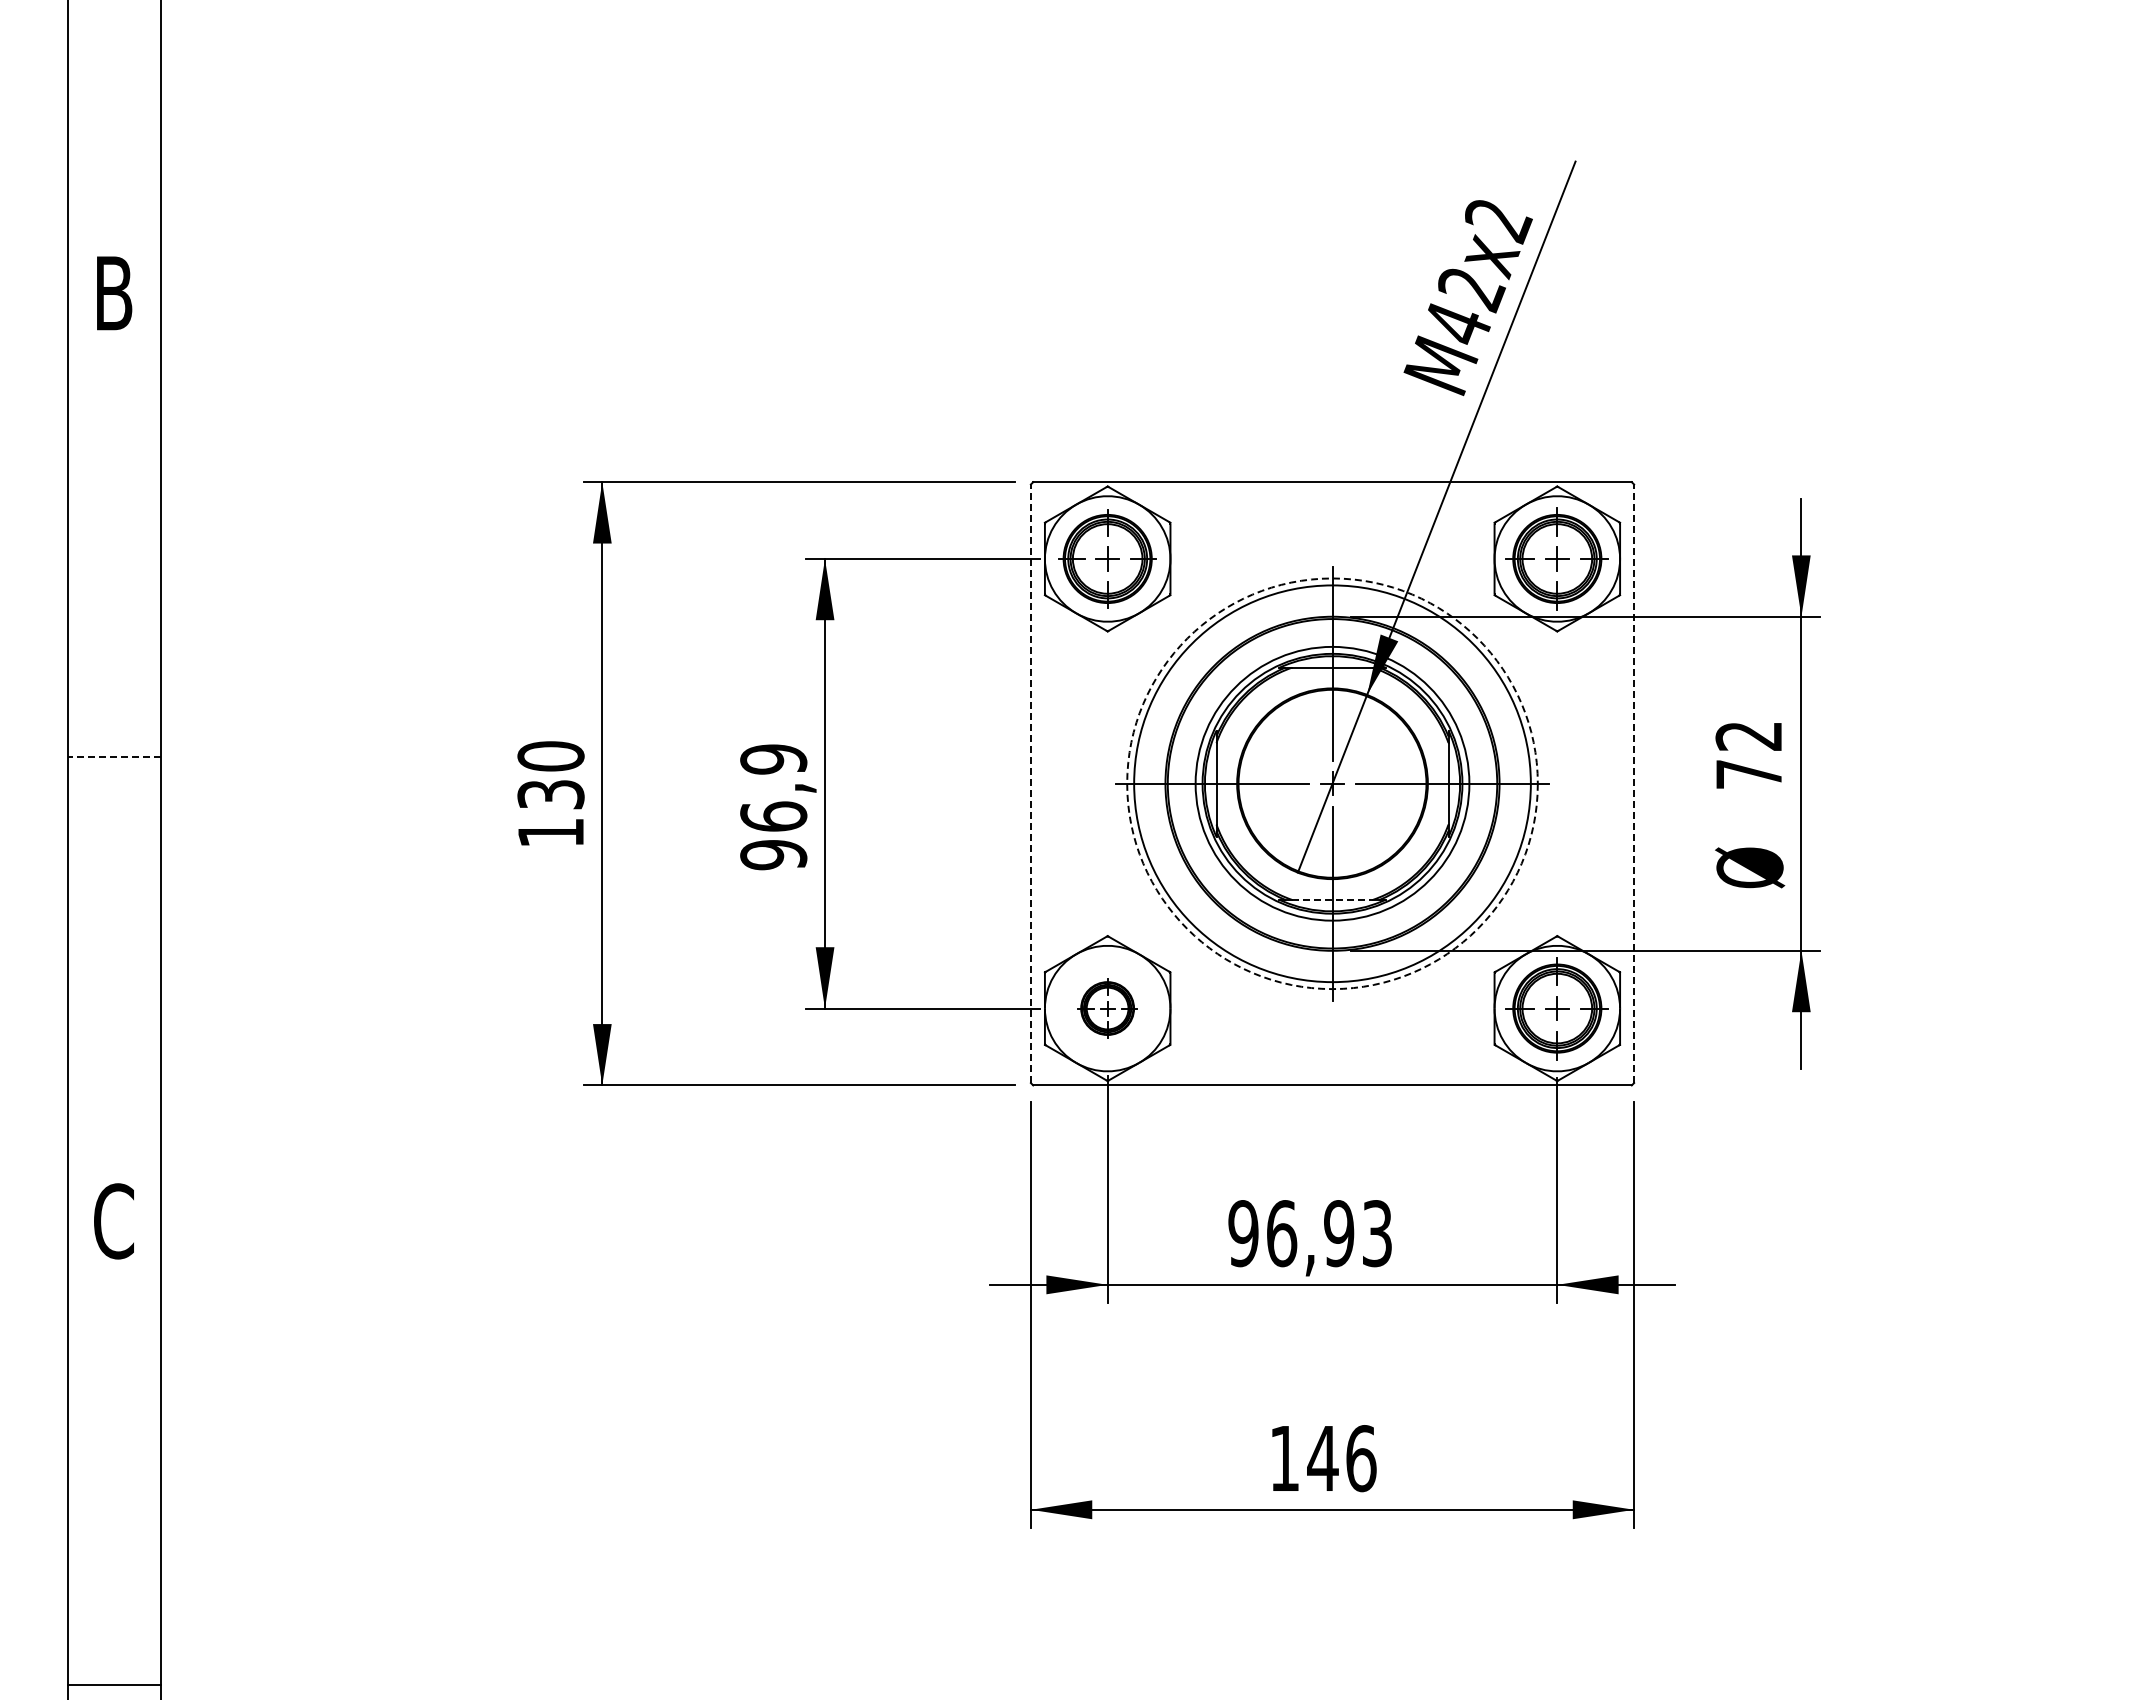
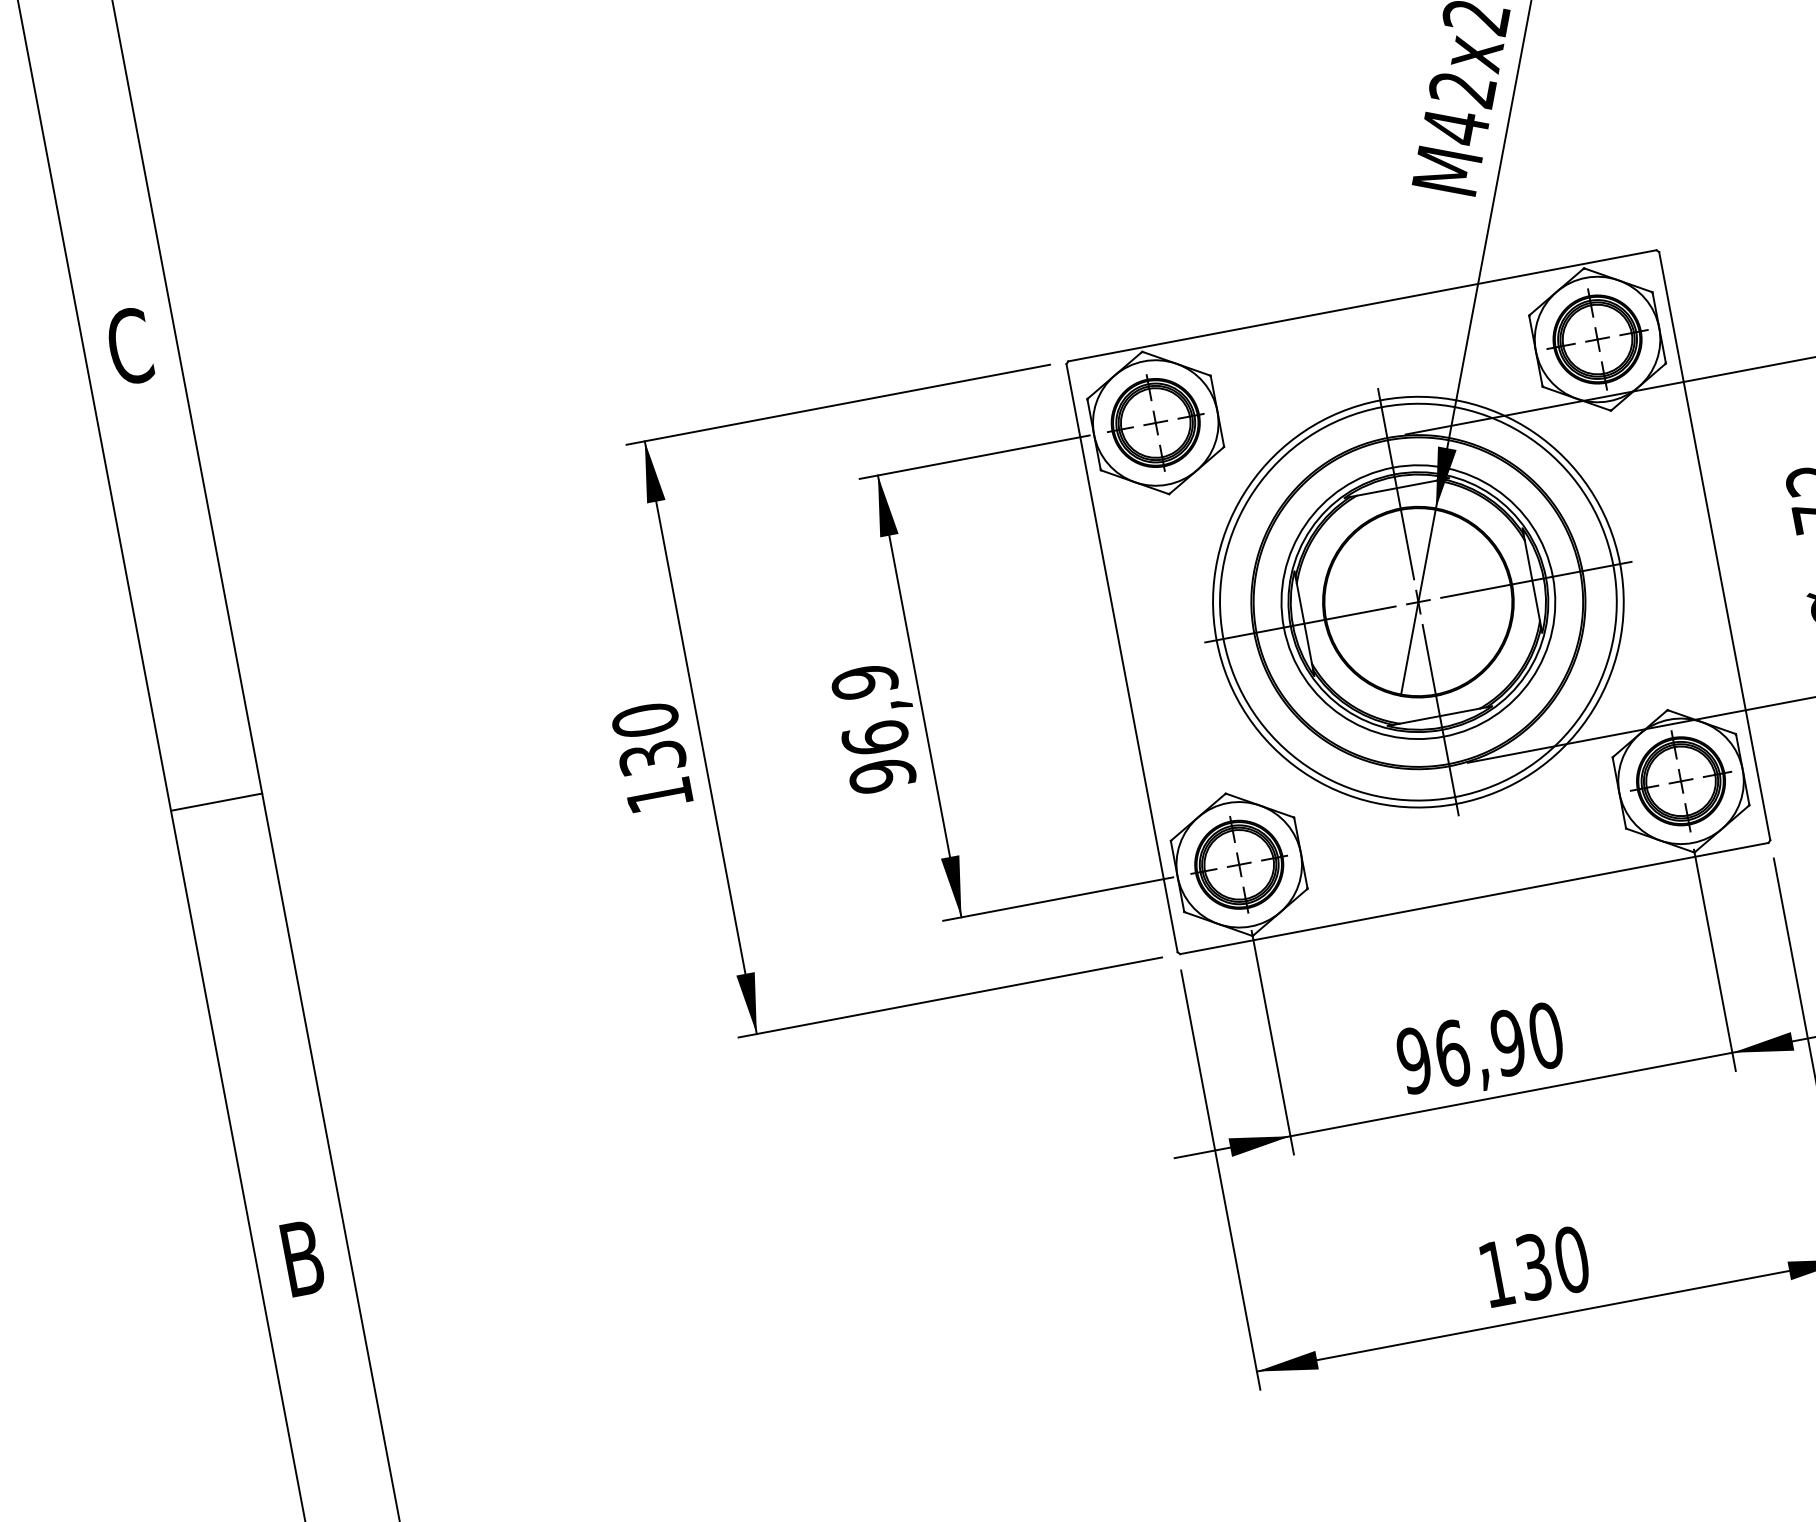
text: (113, 293) -> (129, 346), B -> C
line: (114, 757) -> (216, 802), dashed -> solid
line: (1030, 783) -> (1121, 657), dashed -> solid
circle: (1332, 783) -> (1418, 601), dashed -> solid
line: (1634, 783) -> (1715, 545), dashed -> solid
line: (1332, 899) -> (1439, 715), dashed -> solid
part: (1107, 1008) -> (1239, 864), size x1.67
text: (113, 1221) -> (301, 1258), C -> B
text: (1377, 1233) -> (1546, 1035), 96,93 -> 96,90
text: (1341, 1458) -> (1552, 1263), 146 -> 130

